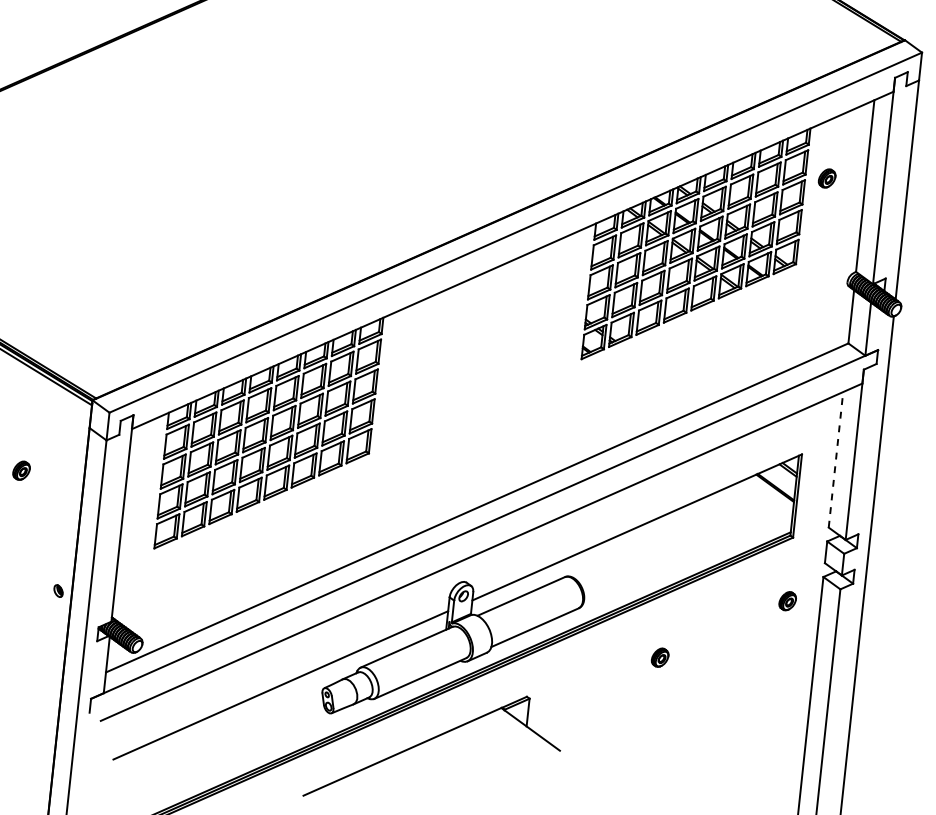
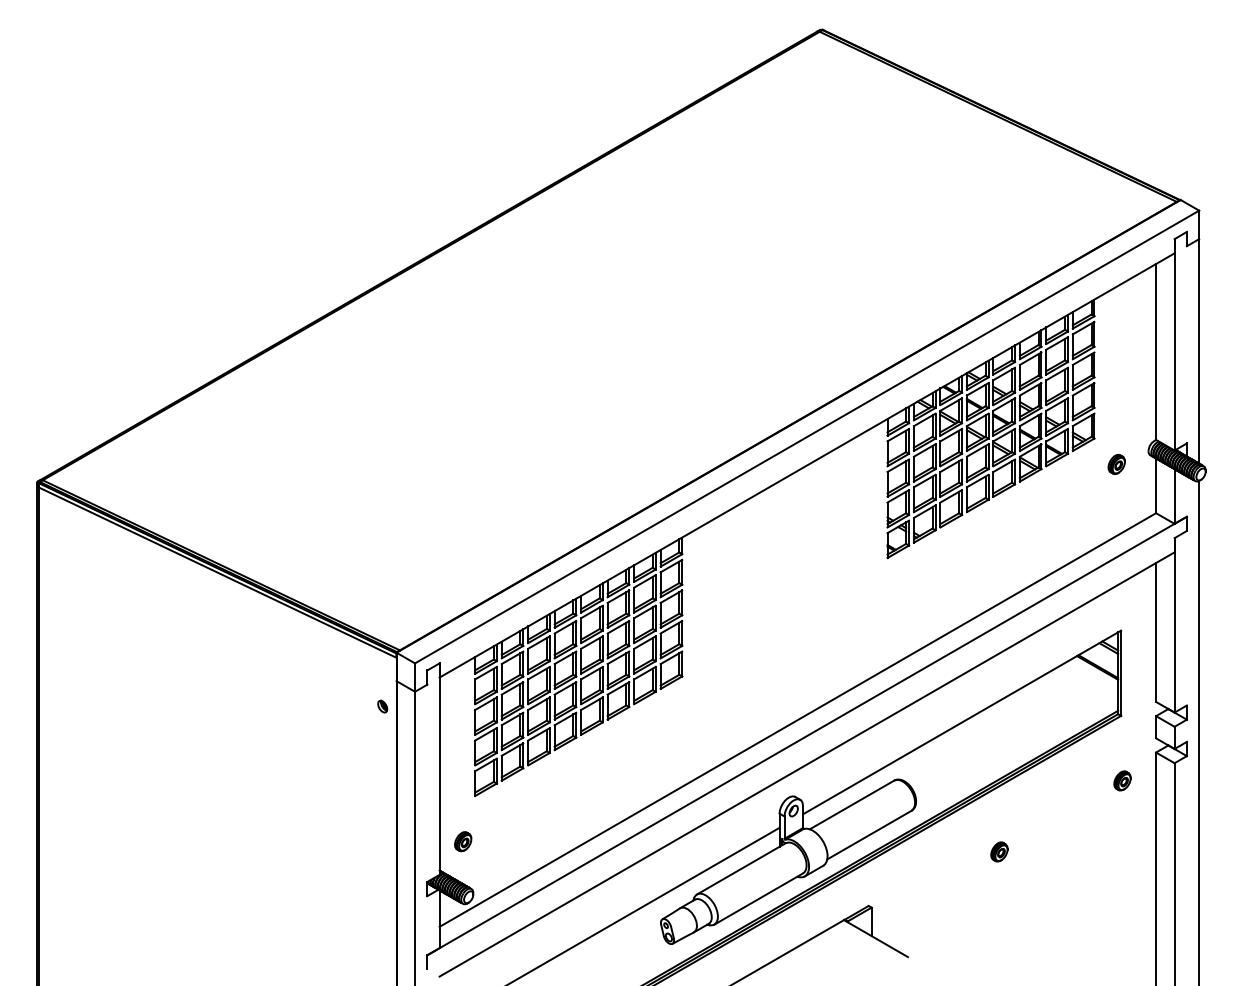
part: (827, 177) -> (1116, 463), moved
line: (836, 458) -> (1156, 631), dashed -> solid
part: (21, 470) -> (463, 841), moved
part: (58, 590) -> (382, 706), moved

